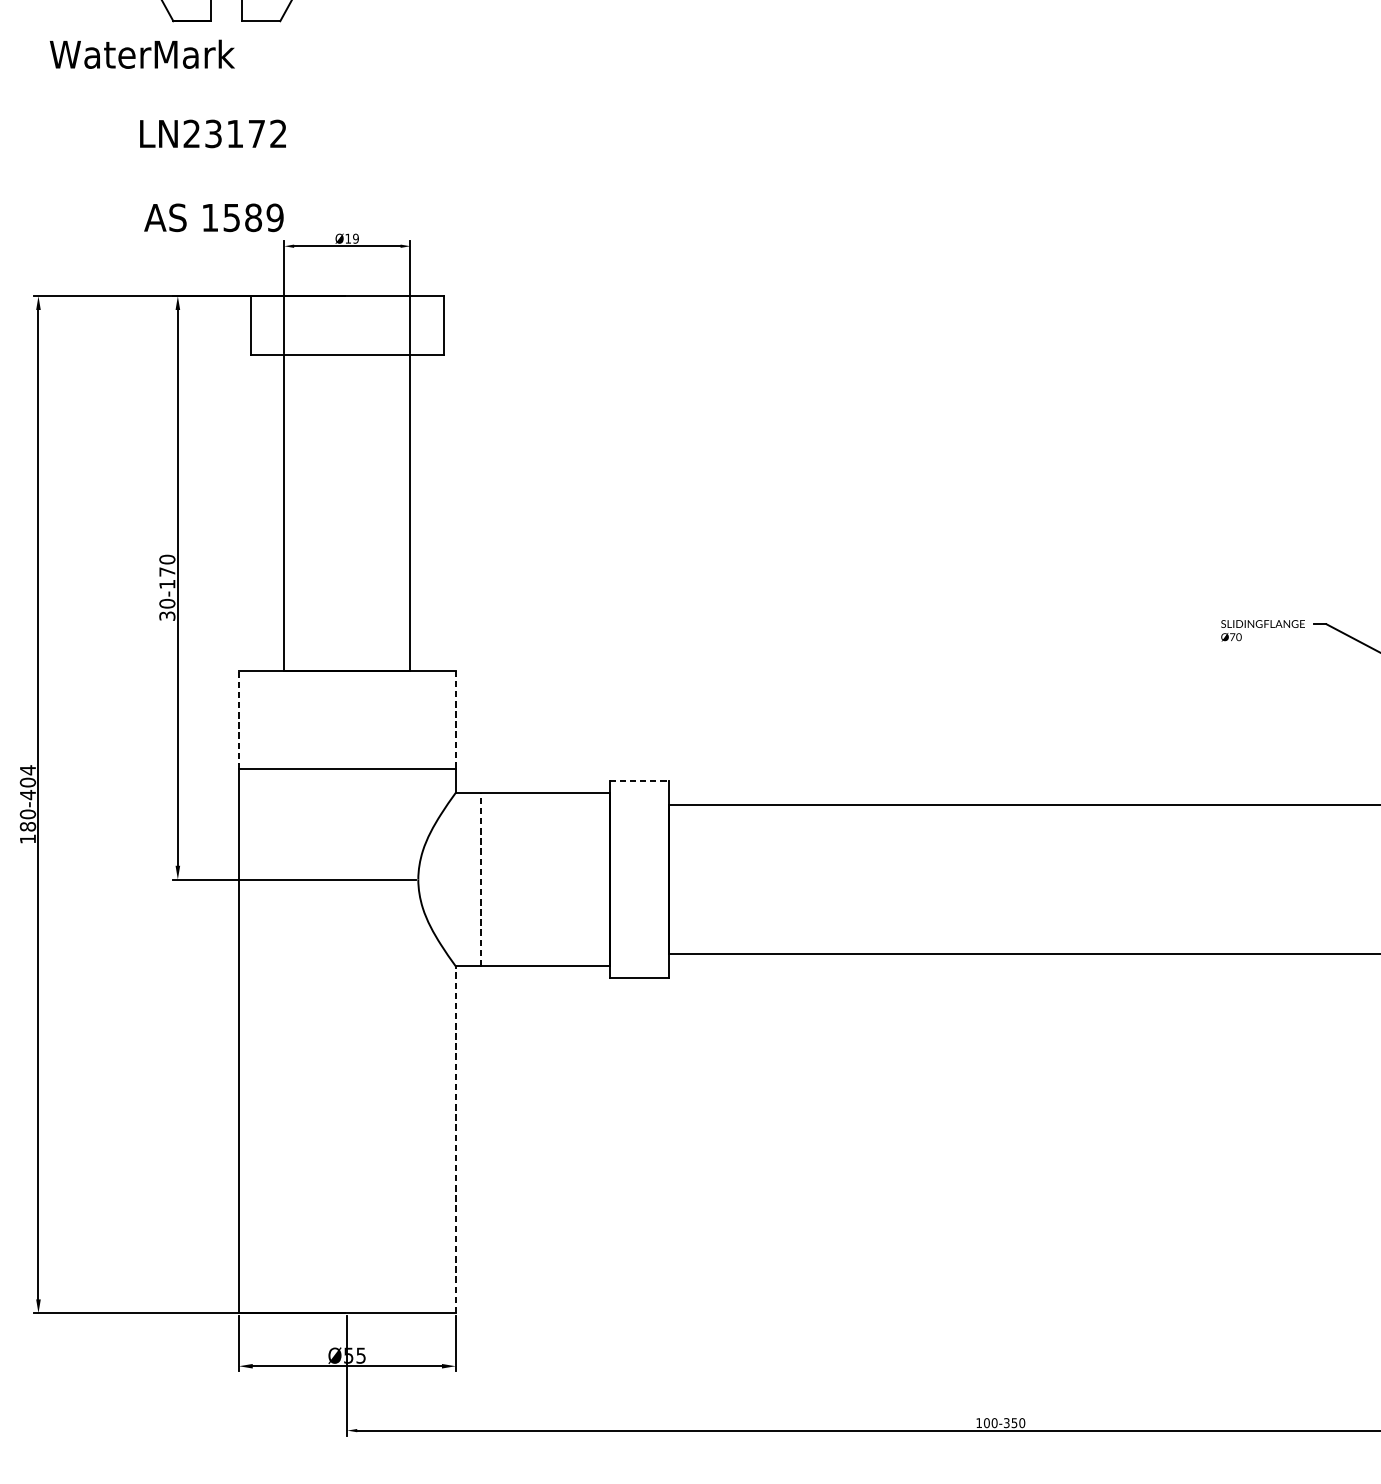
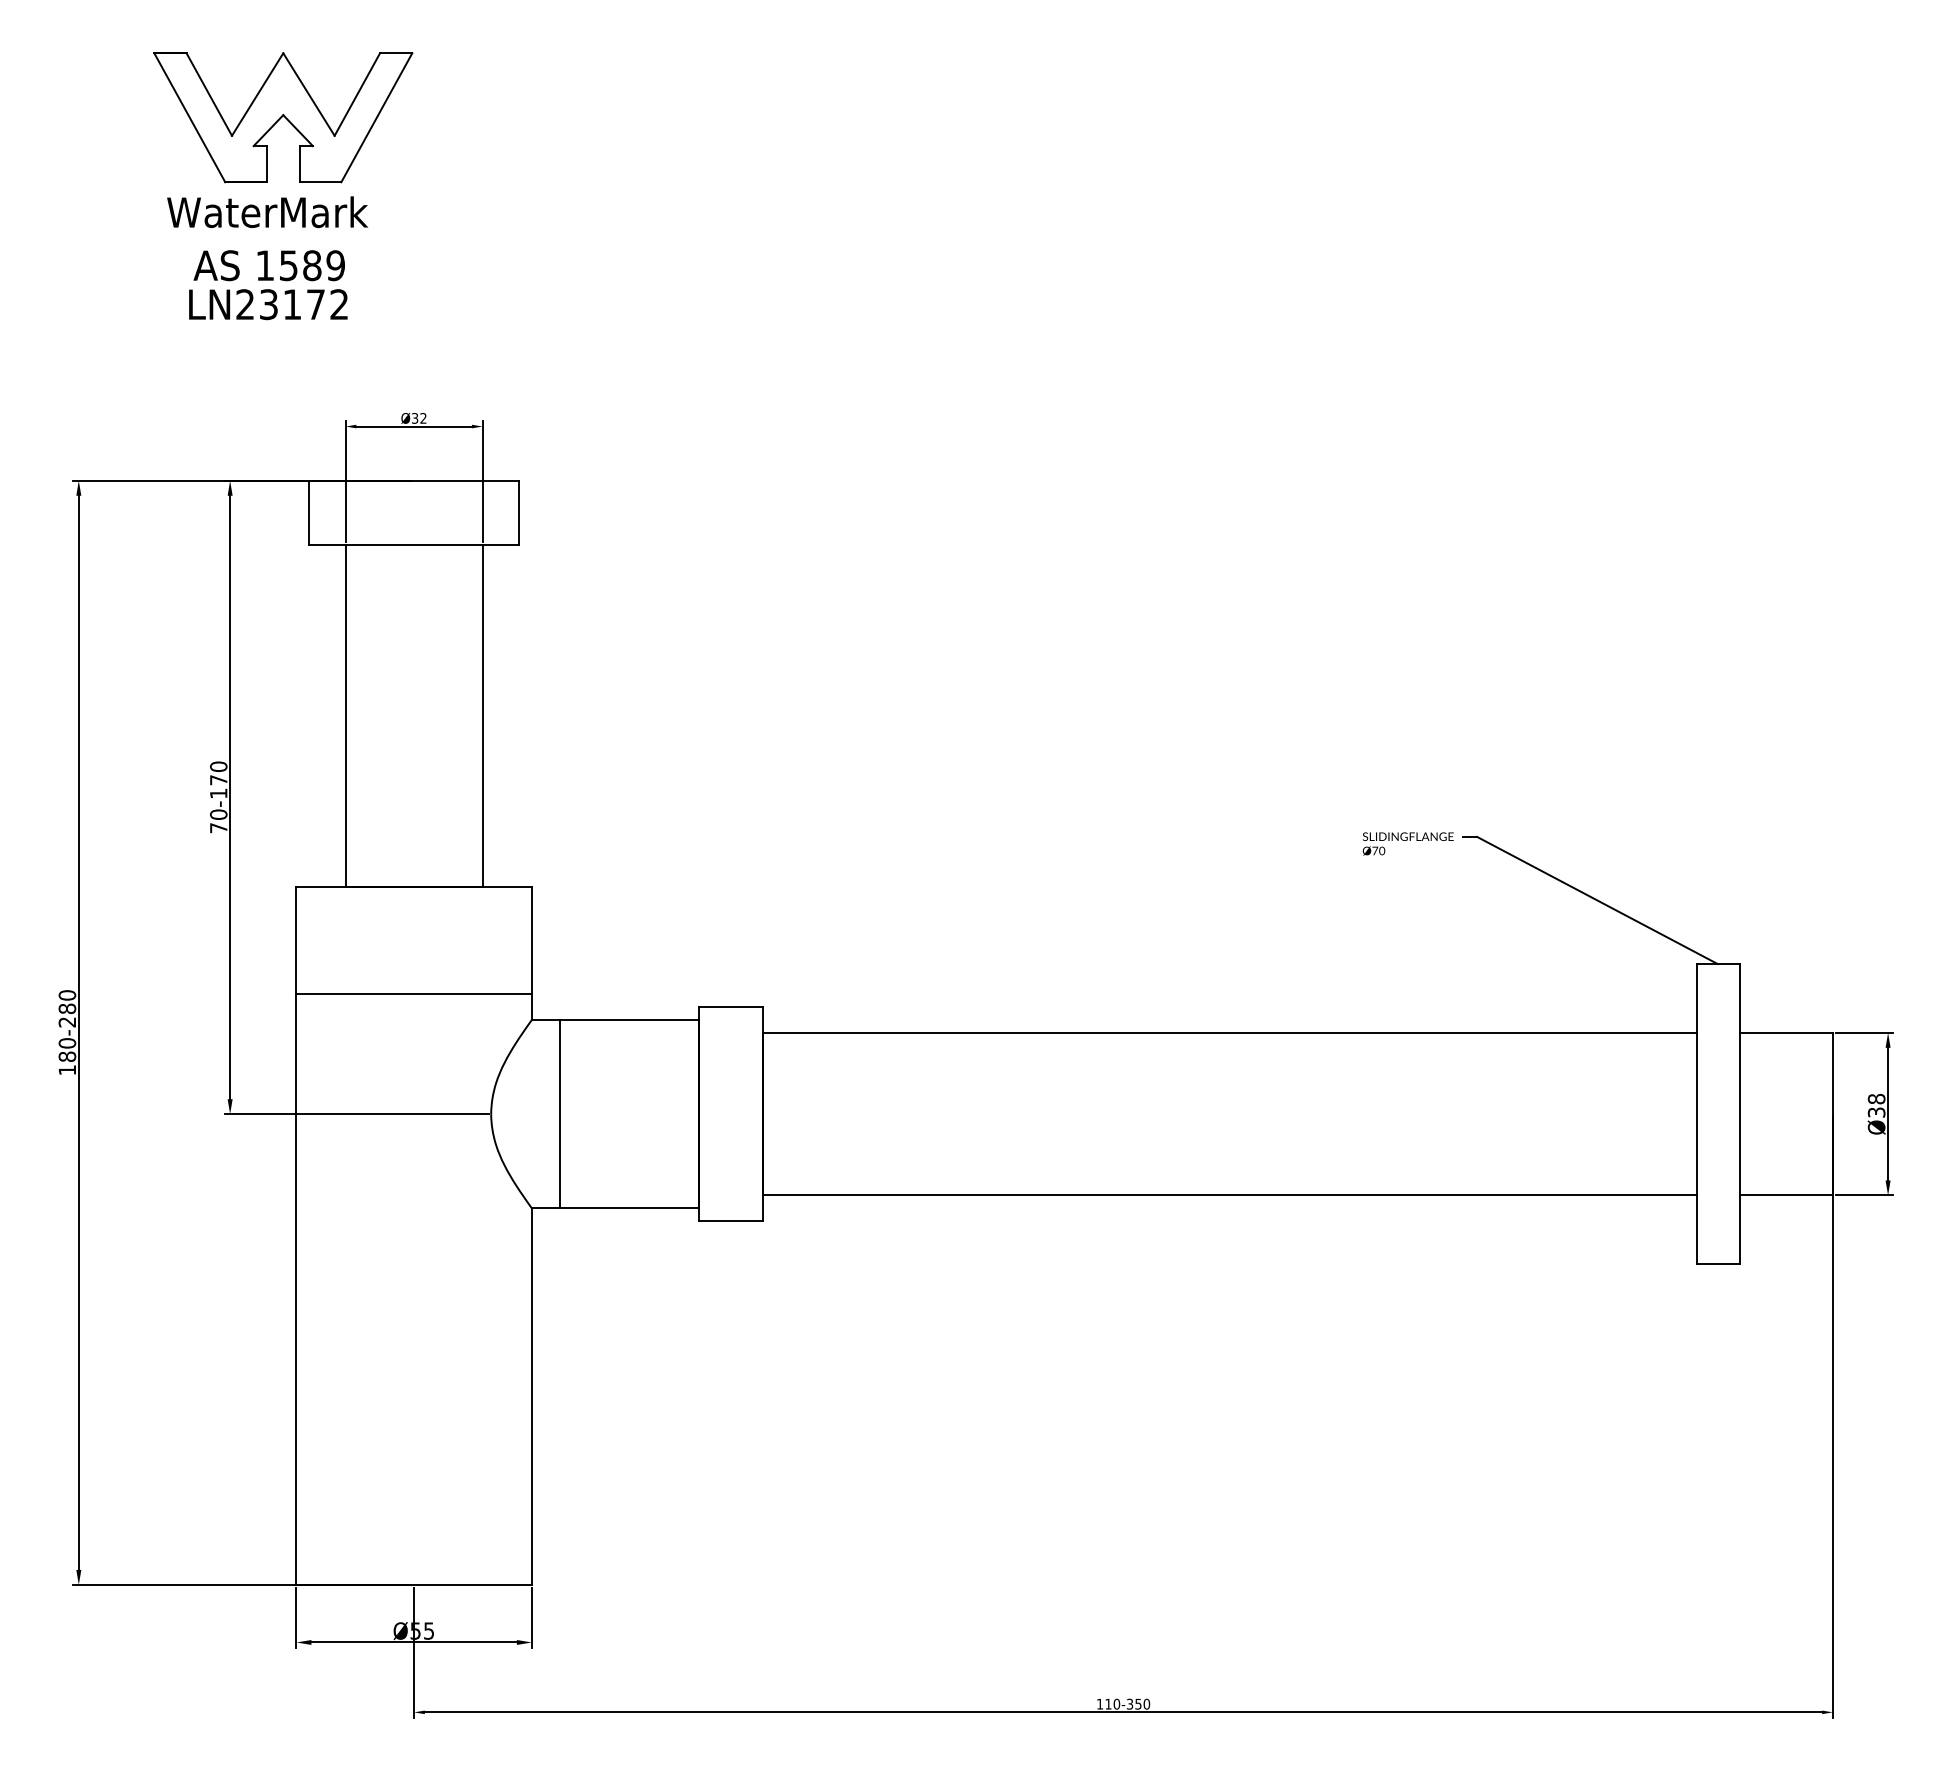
text: (142, 54) -> (267, 212), moved
text: (213, 217) -> (268, 265), moved
text: (352, 237) -> (419, 417), Ø19 -> Ø32
text: (167, 616) -> (218, 828), 30-170 -> 70-170
line: (238, 719) -> (296, 940), dashed -> solid
line: (455, 720) -> (531, 941), dashed -> solid
line: (639, 781) -> (731, 1007), dashed -> solid
text: (28, 782) -> (67, 1008), 180-404 -> 180-280
line: (481, 878) -> (559, 1113), dashed -> solid
line: (455, 1139) -> (531, 1396), dashed -> solid
text: (986, 1422) -> (1108, 1703), 100-350 -> 110-350

